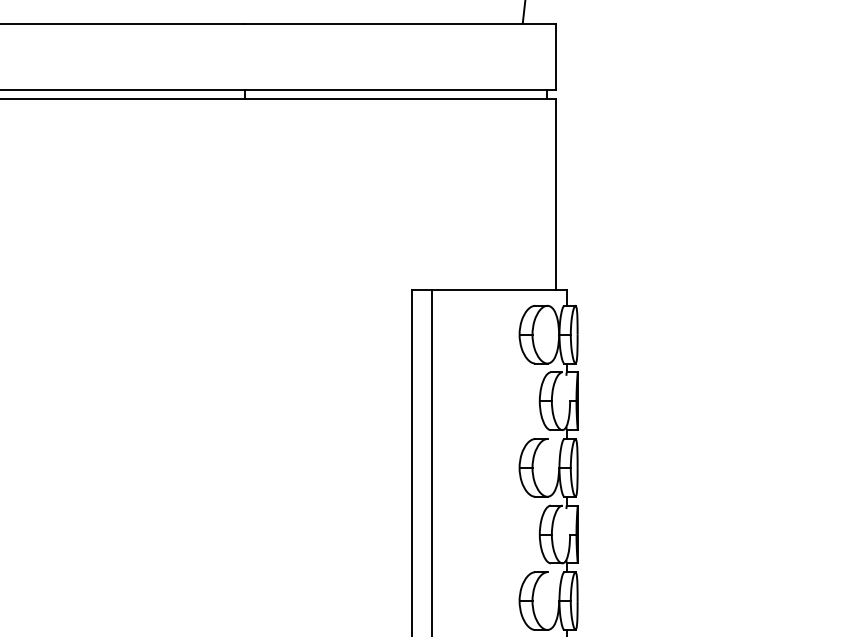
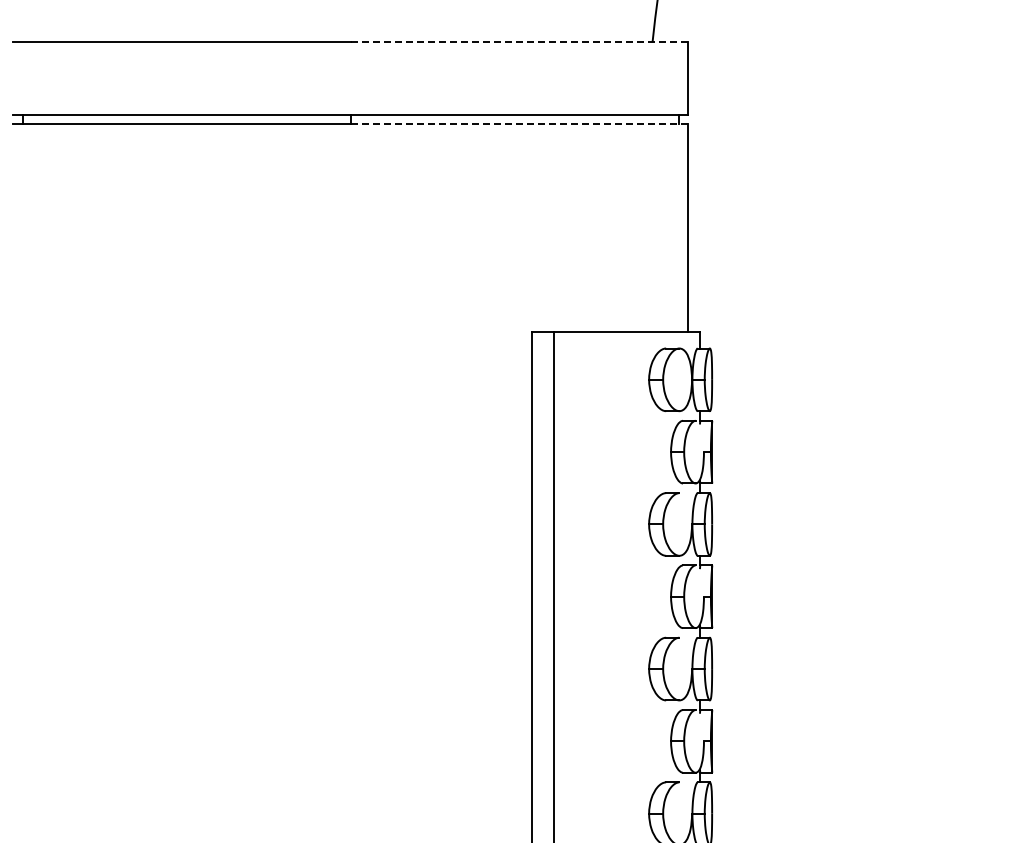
line: (400, 23) -> (519, 42), solid -> dashed
line: (400, 99) -> (519, 124), solid -> dashed

